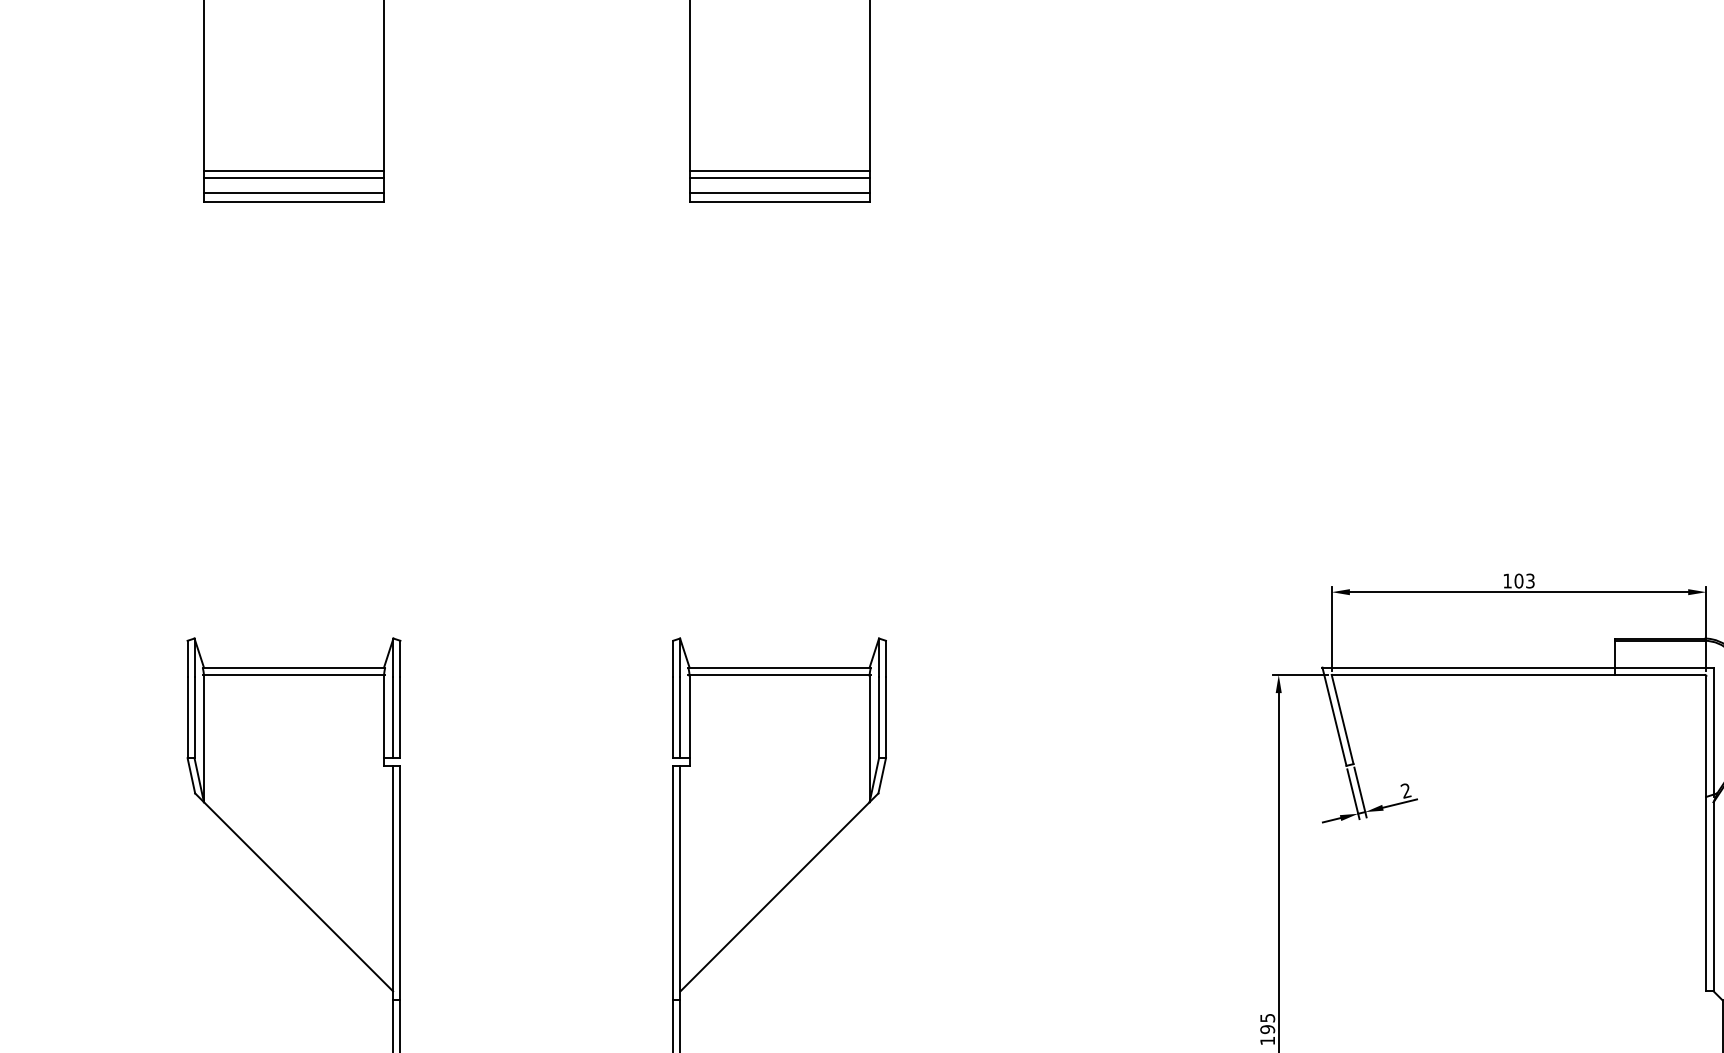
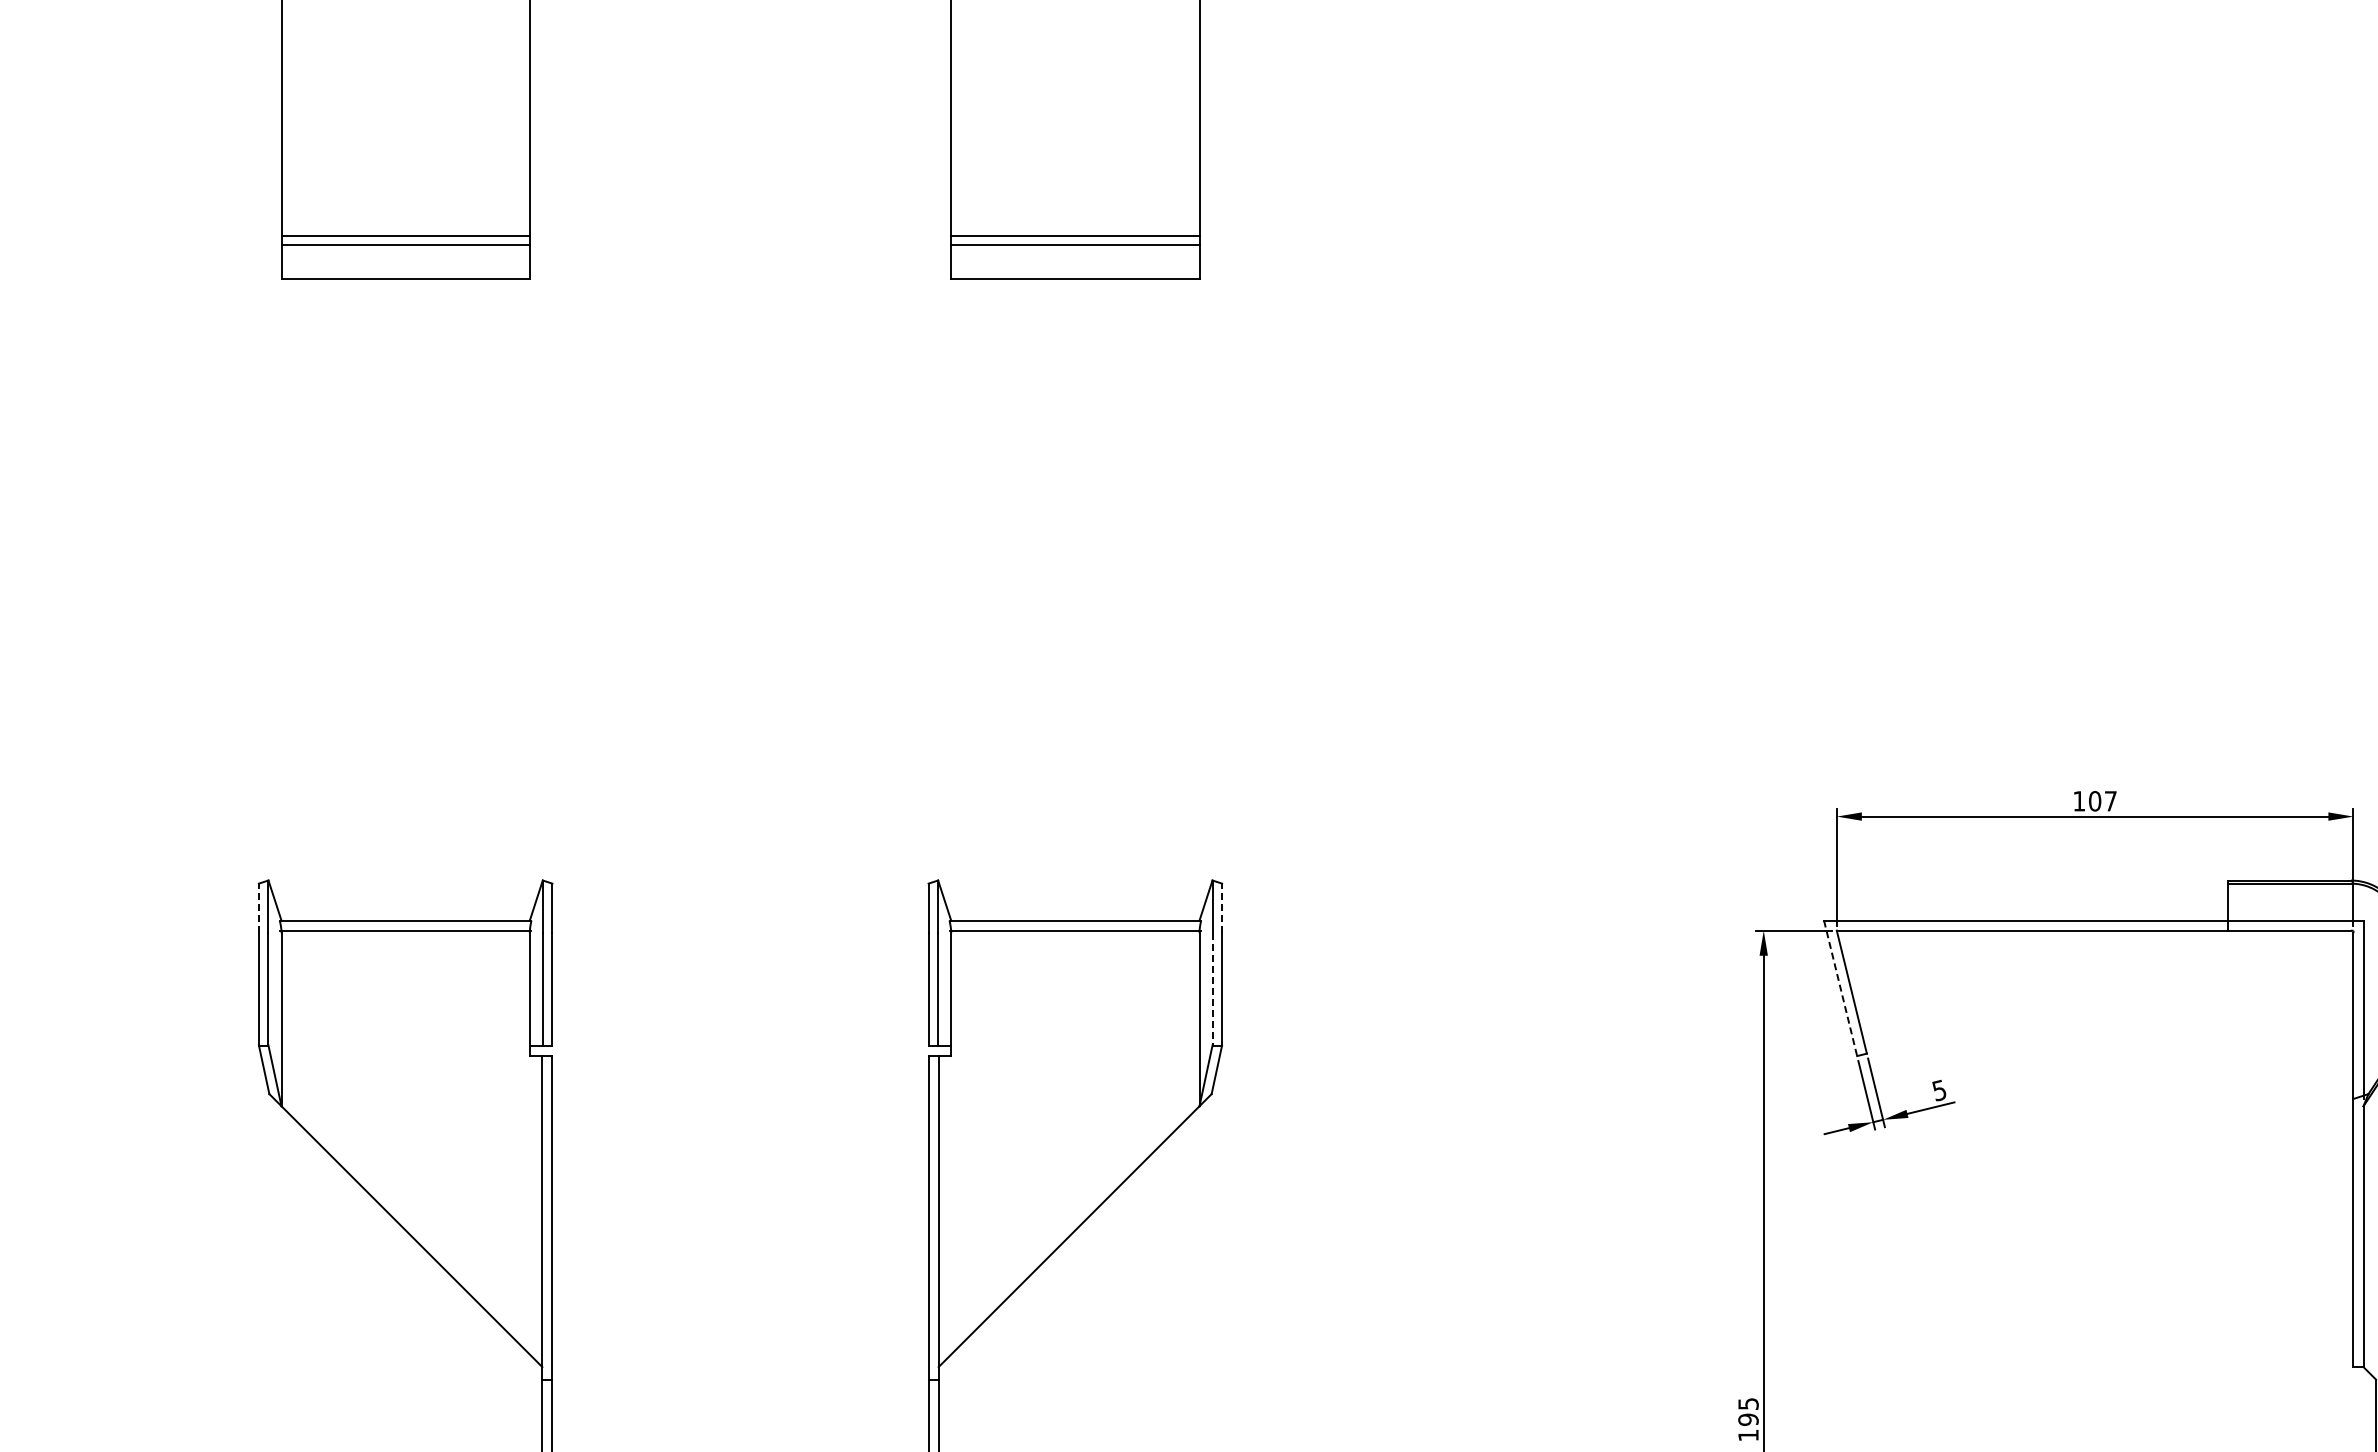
line: (293, 192) -> (405, 265), removed
line: (779, 192) -> (1075, 265), removed
text: (1530, 581) -> (2110, 801), 103 -> 107
line: (187, 658) -> (258, 908), solid -> dashed
line: (886, 658) -> (1222, 908), solid -> dashed
line: (1334, 716) -> (1840, 988), solid -> dashed
line: (879, 717) -> (1212, 989), solid -> dashed
text: (1406, 790) -> (1939, 1090), 2 -> 5

